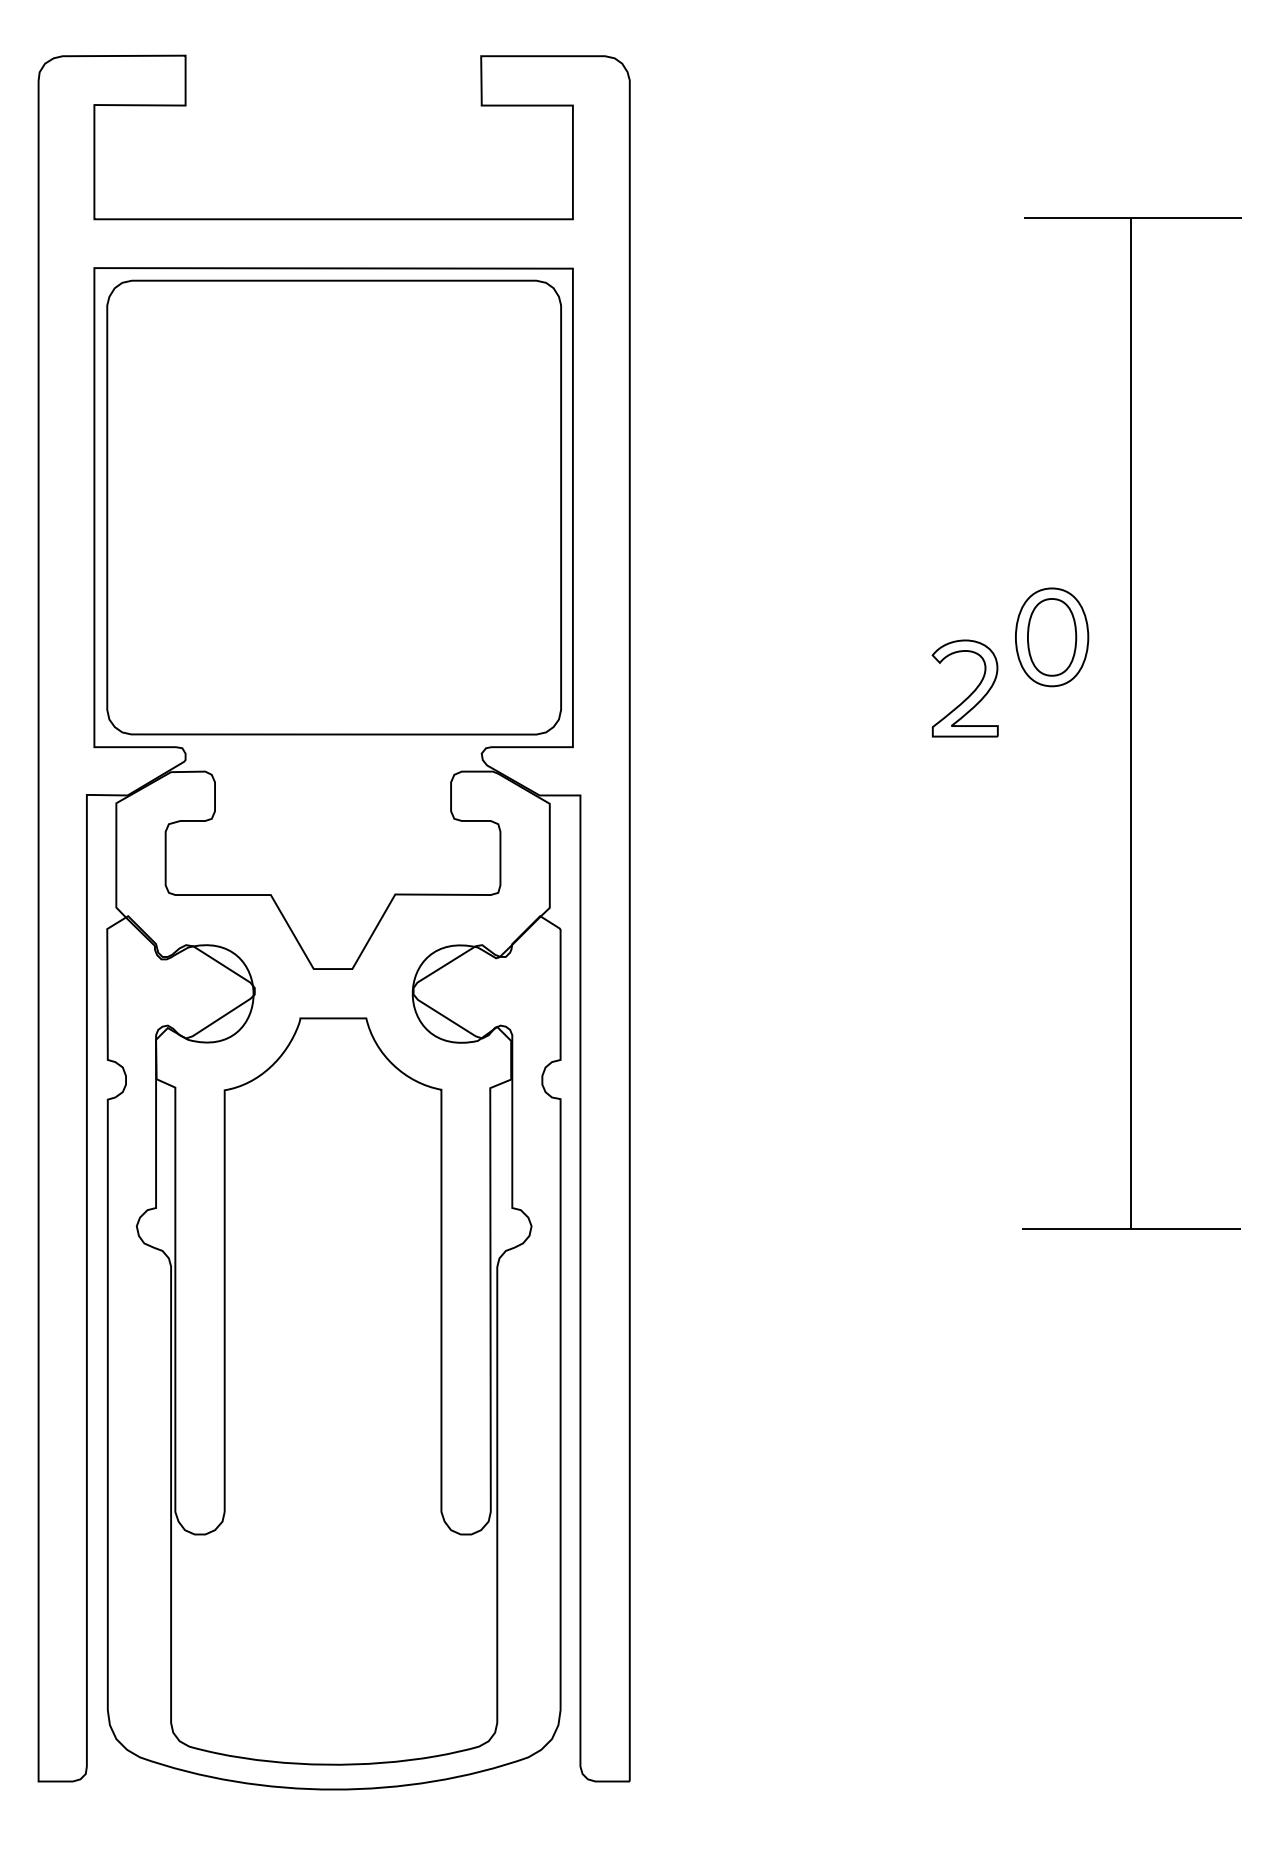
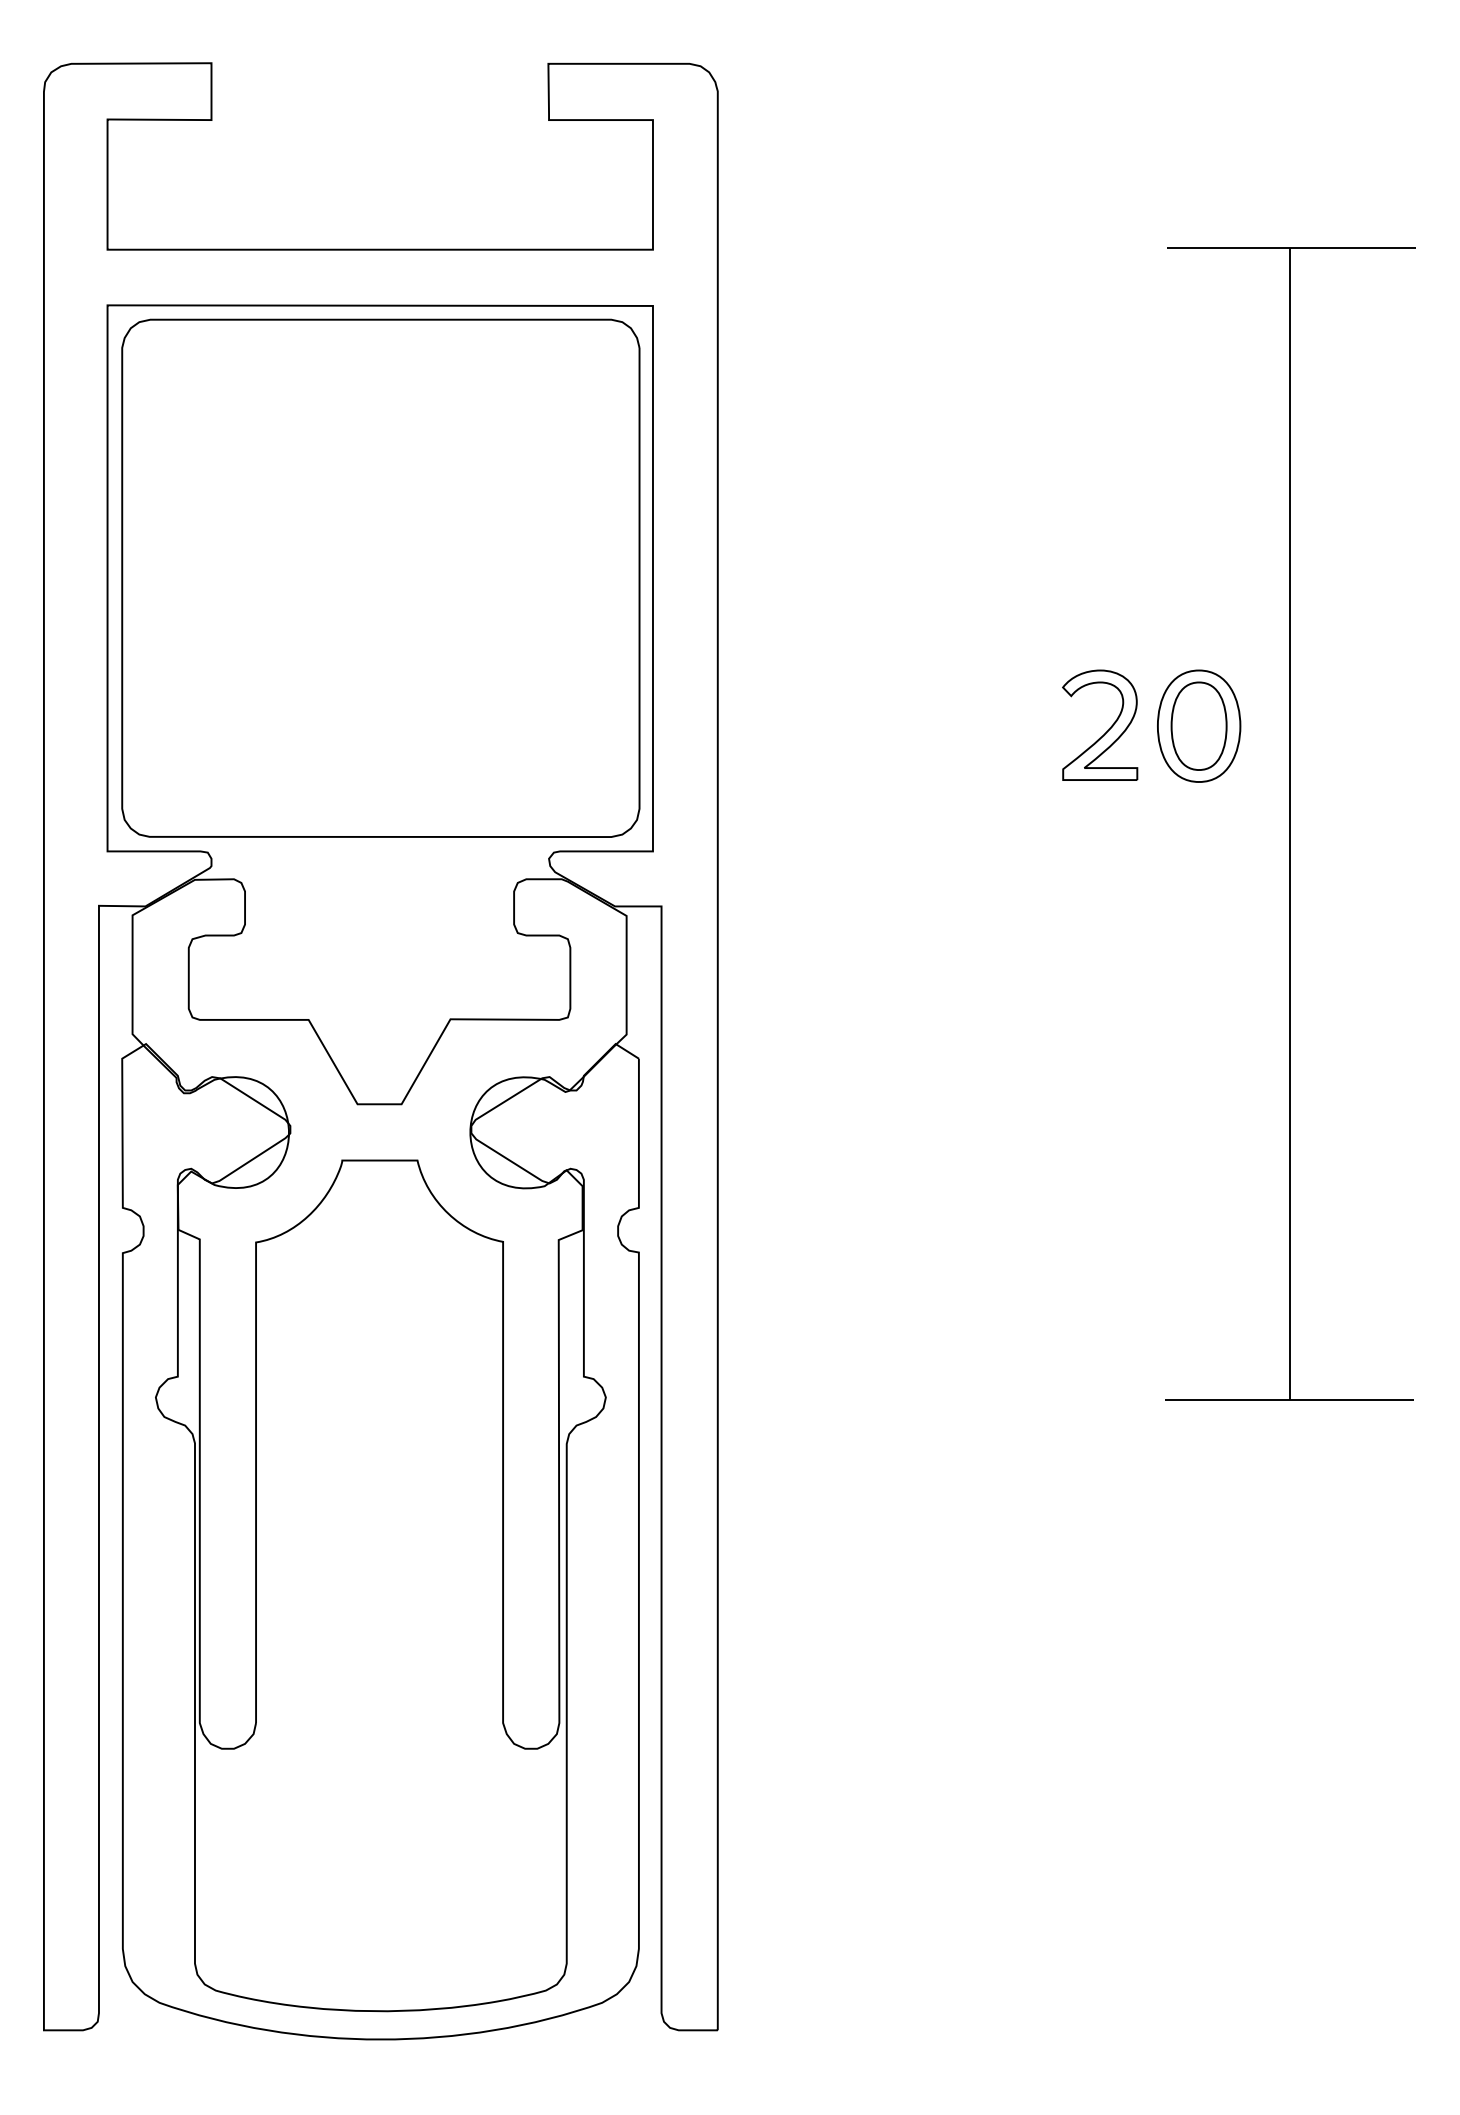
part: (970, 693) -> (1106, 730), moved

